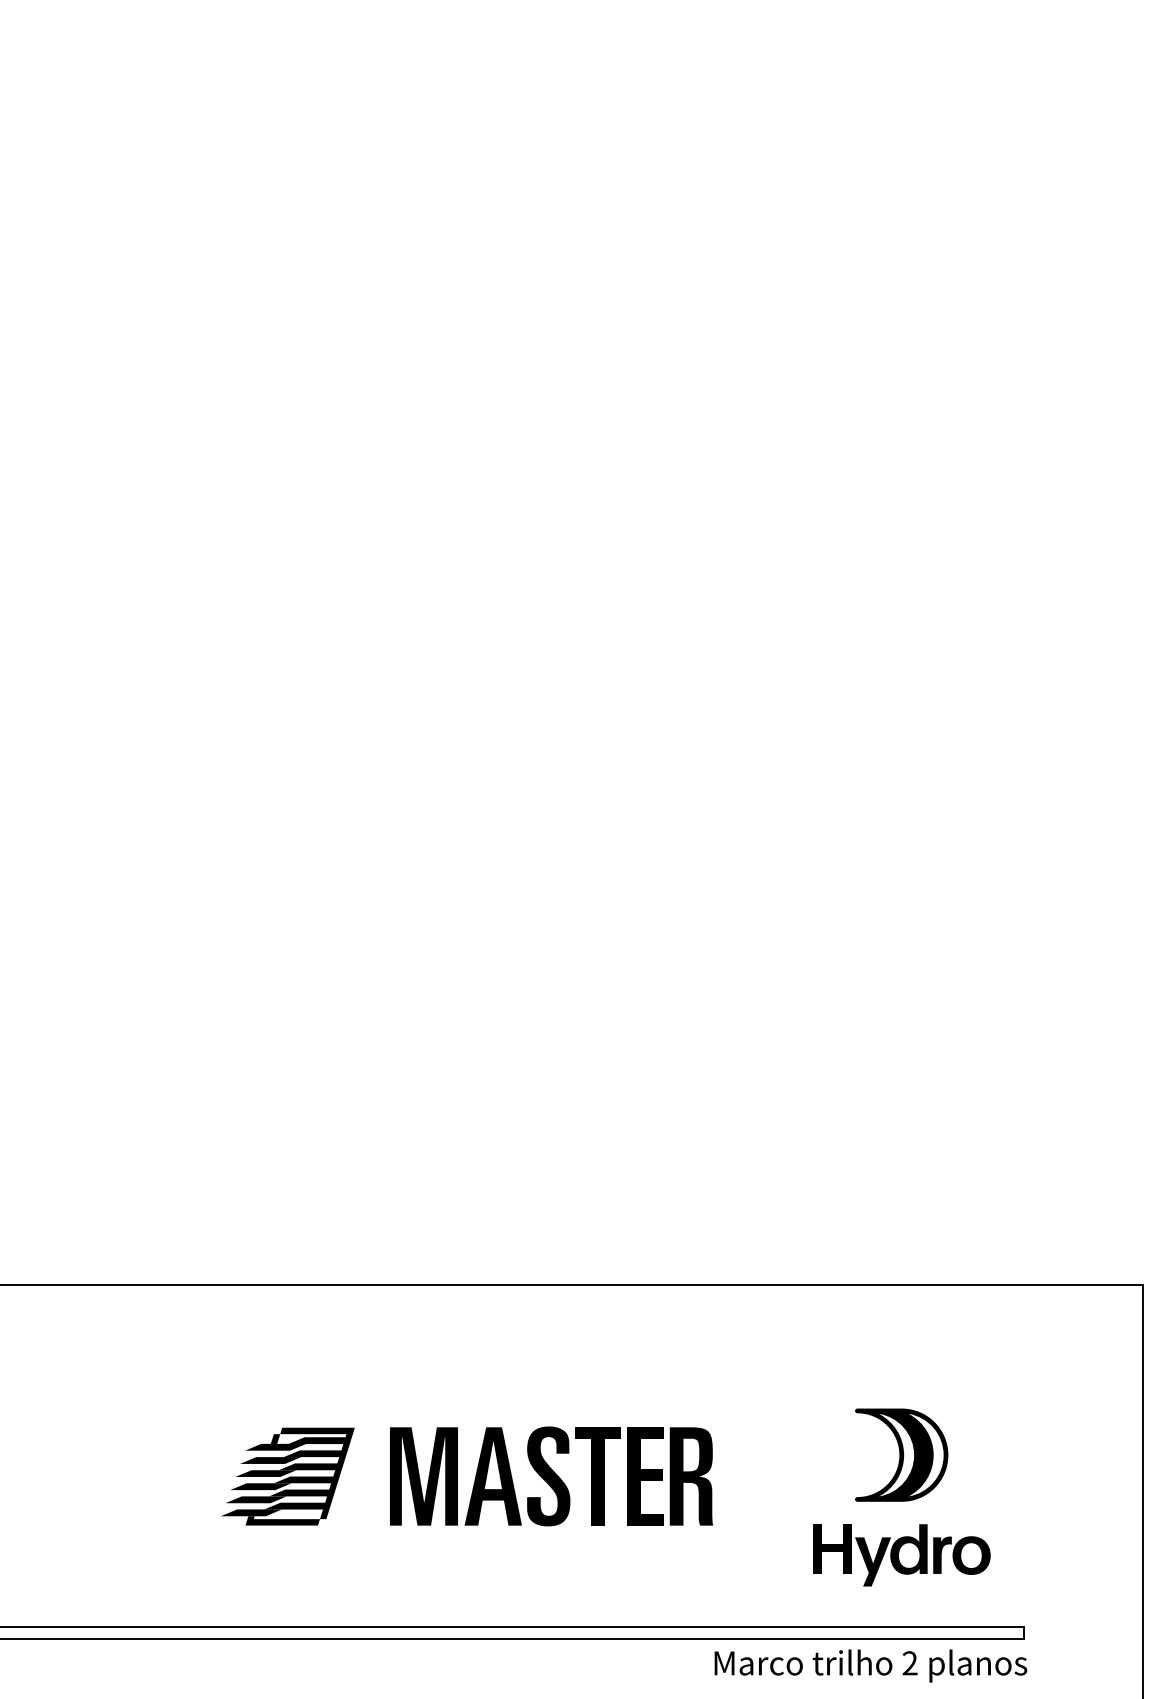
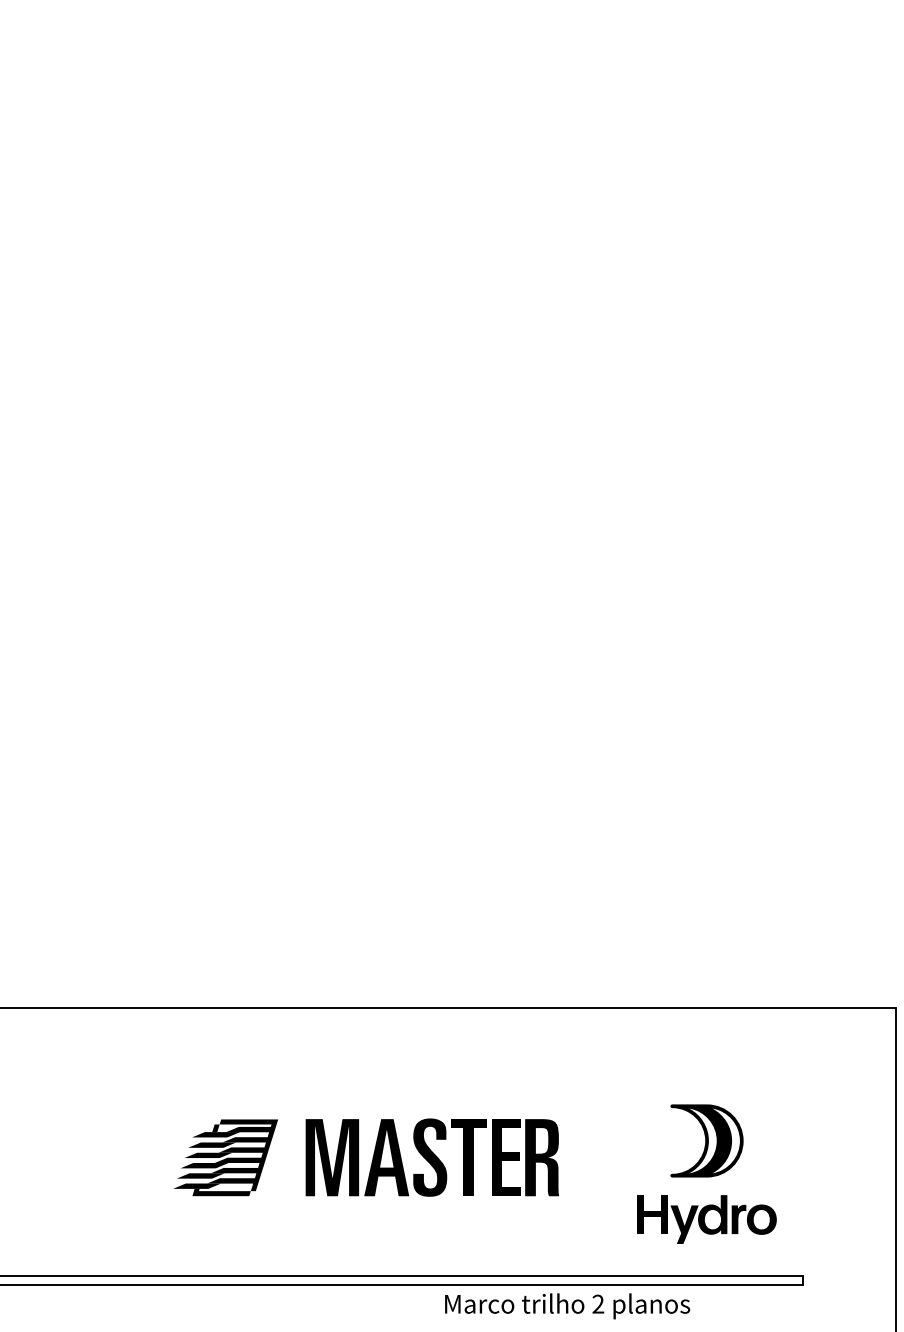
text: (870, 1665) -> (567, 1305), moved

